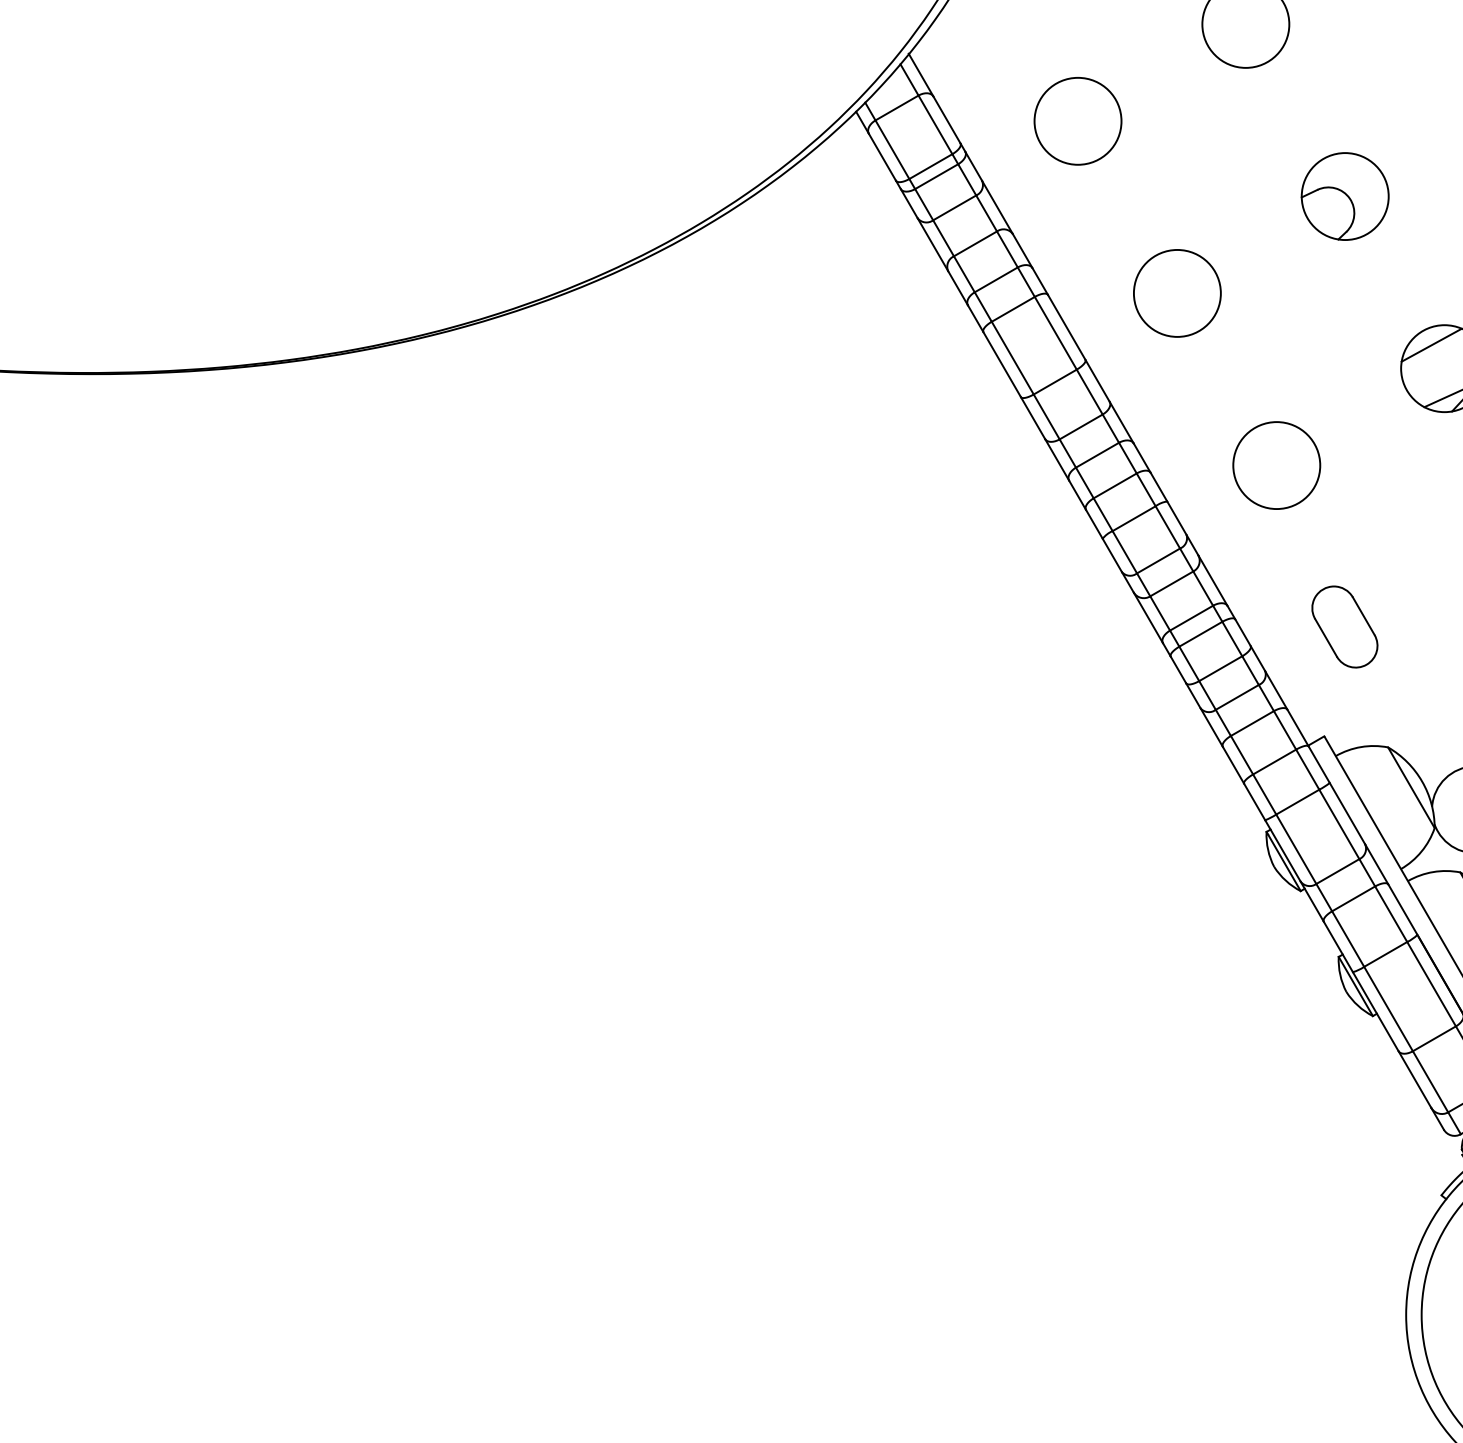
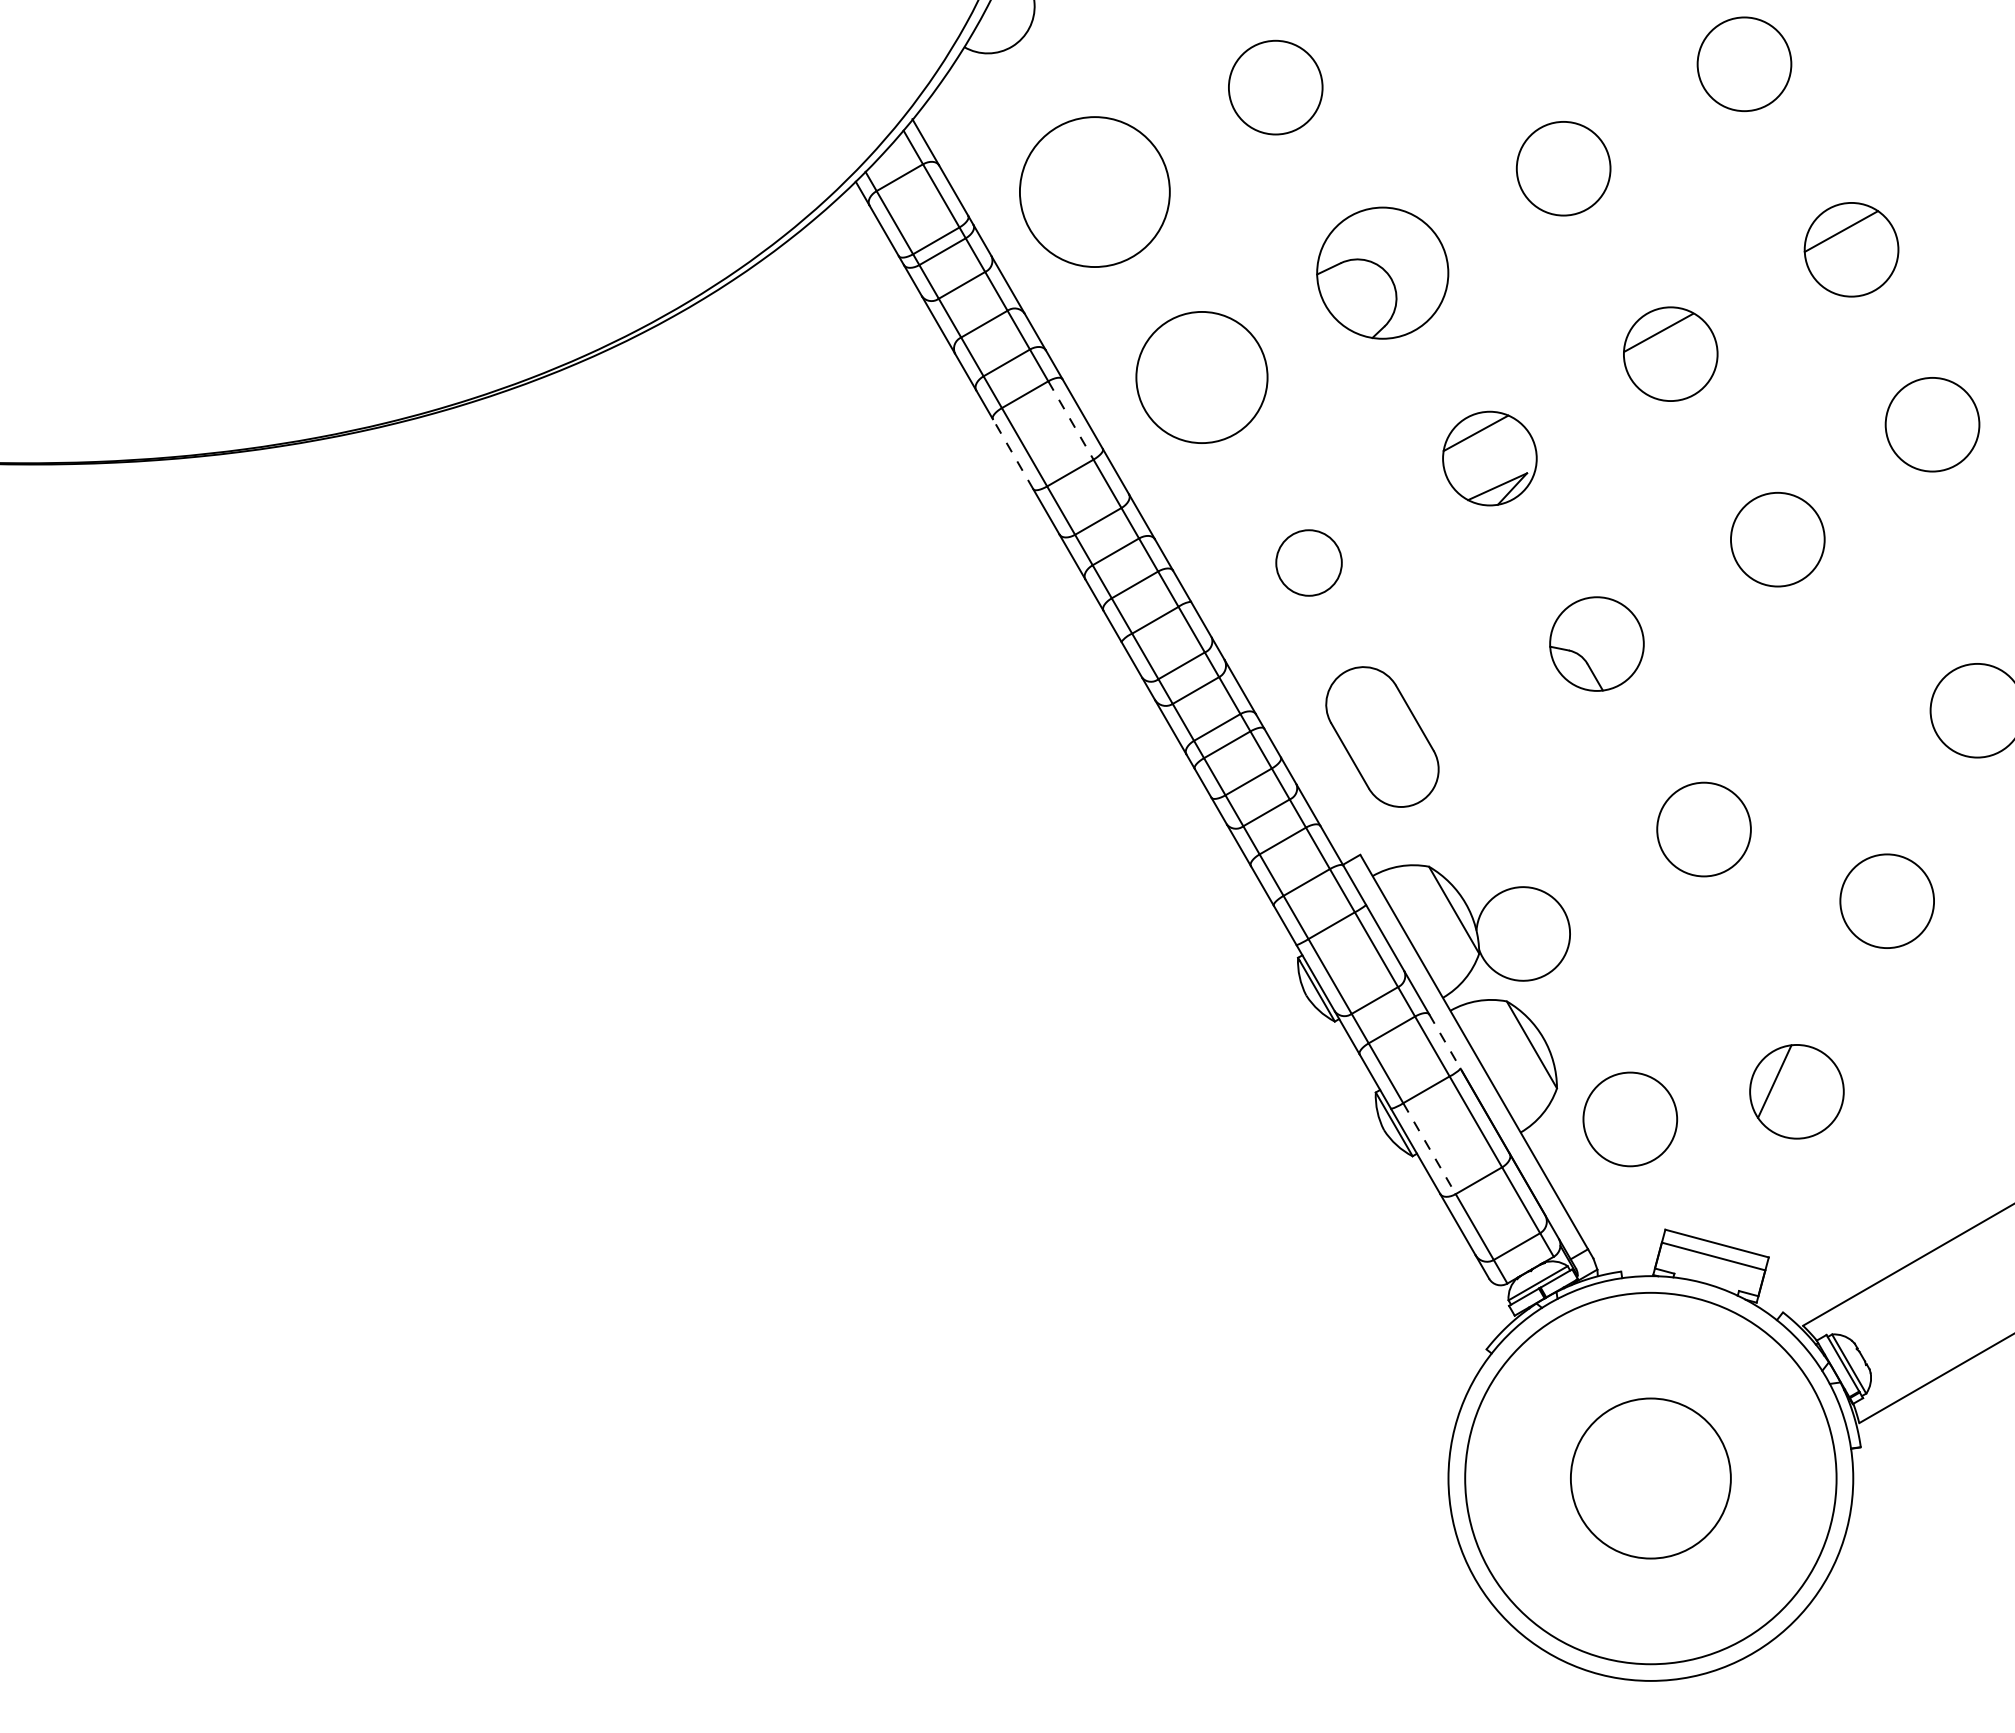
circle: (1077, 120) -> (1094, 191), size x1.6
part: (1344, 195) -> (1382, 272), size x1.4
circle: (1176, 293) -> (1201, 377), size x1.4
line: (1056, 333) -> (1071, 420), solid -> dashed
line: (1001, 363) -> (1012, 453), solid -> dashed
circle: (1276, 465) -> (1308, 562), size x0.7
part: (1344, 626) -> (1382, 736), size x1.6
line: (1403, 910) -> (1445, 1042), solid -> dashed
line: (1388, 1009) -> (1429, 1149), solid -> dashed

